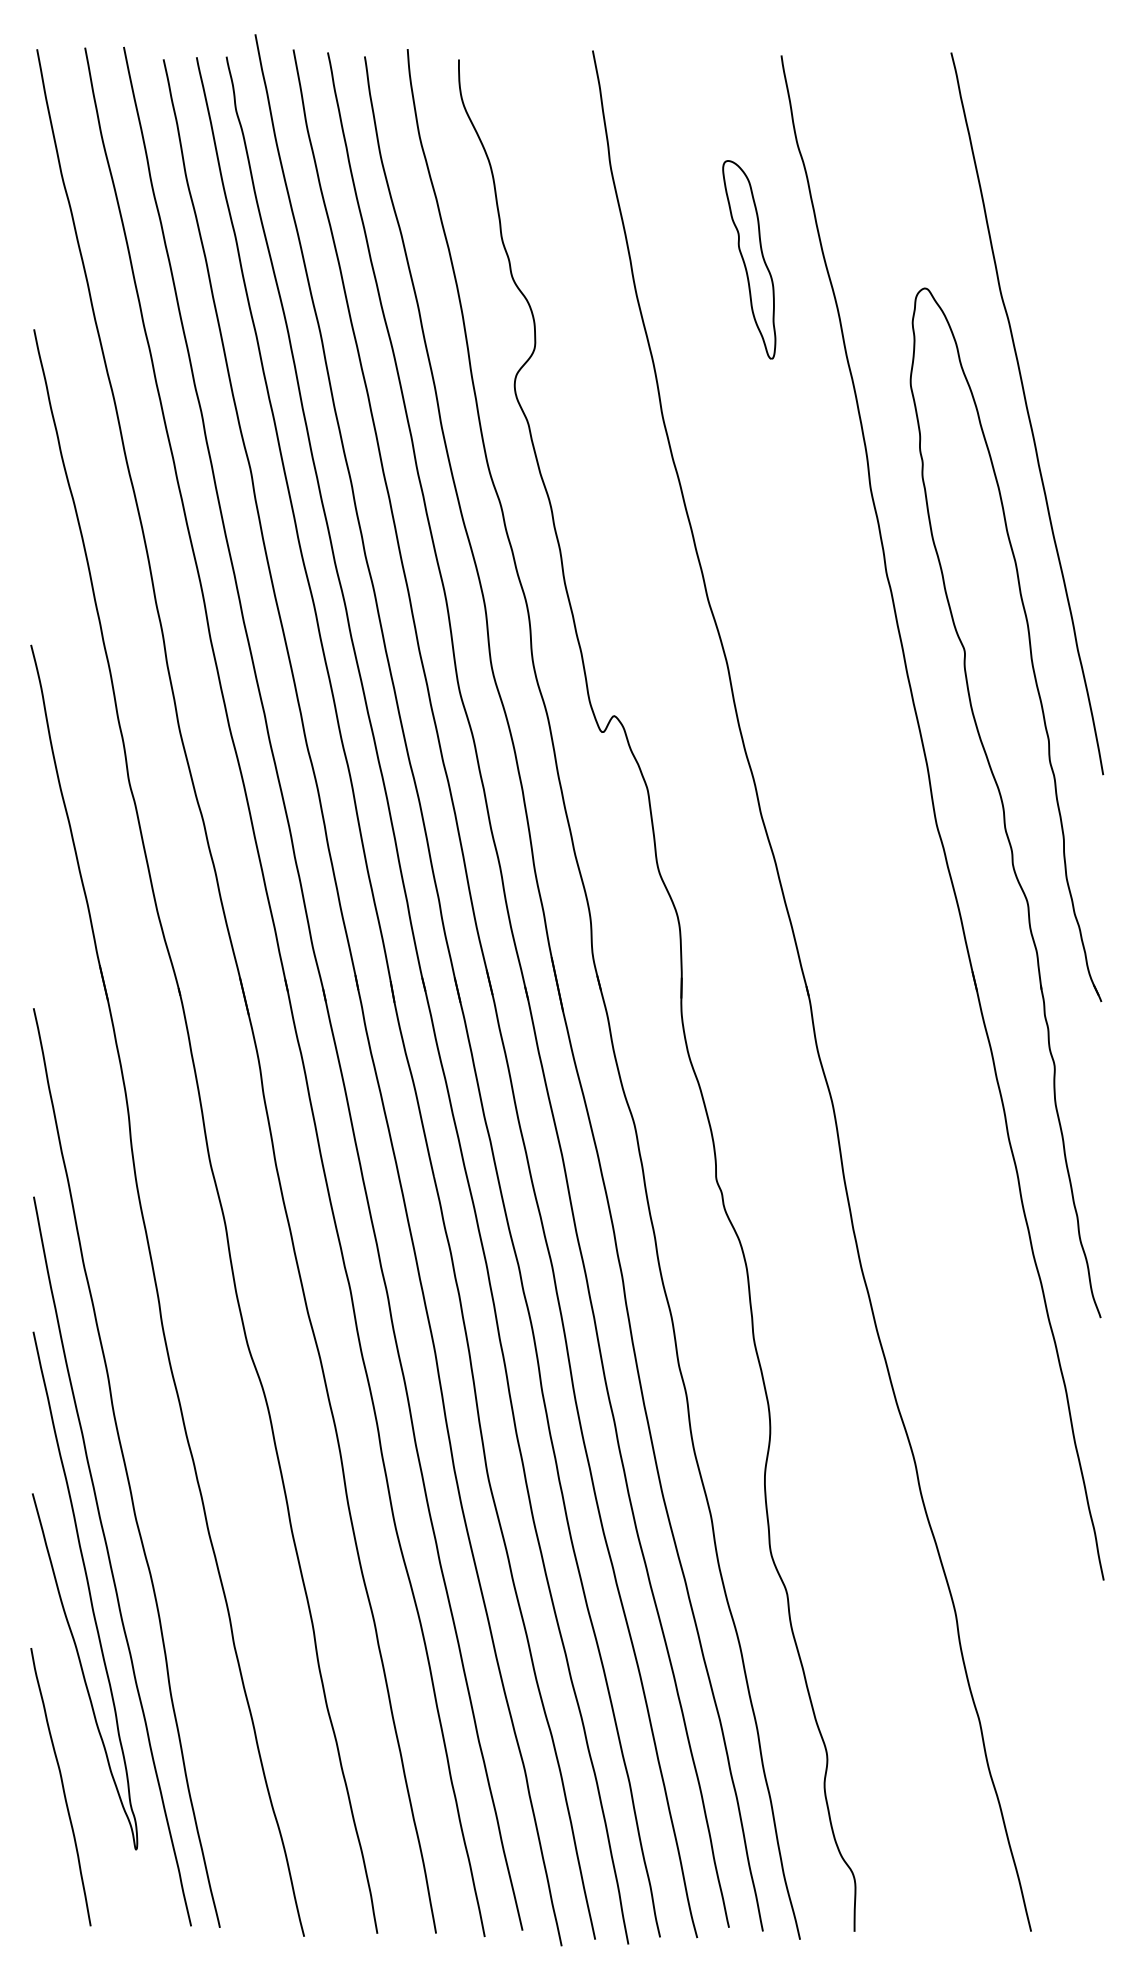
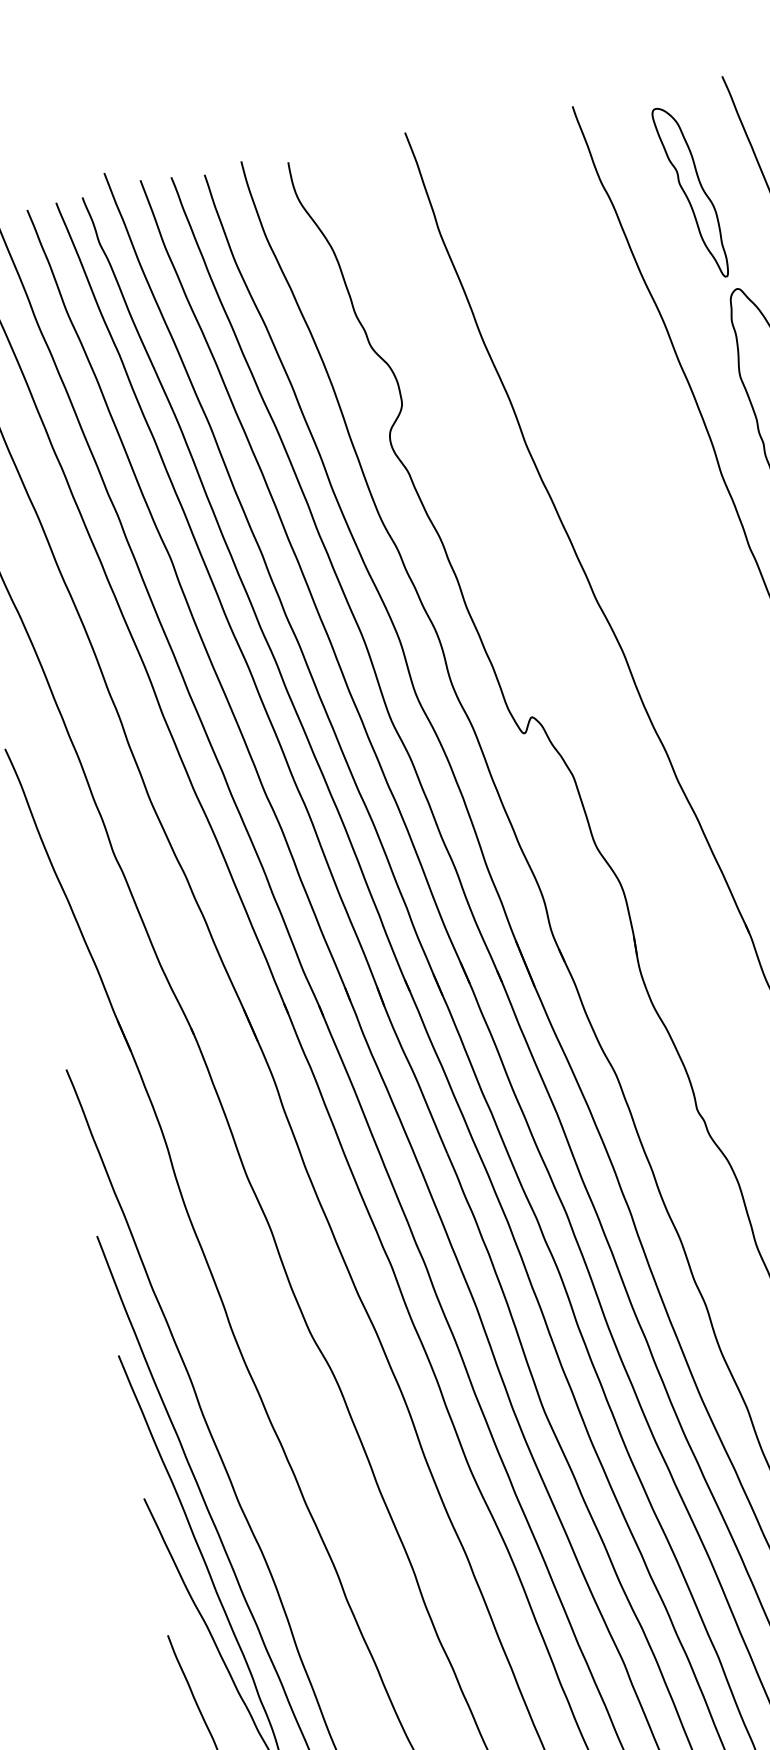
part: (749, 259) -> (690, 192), moved

